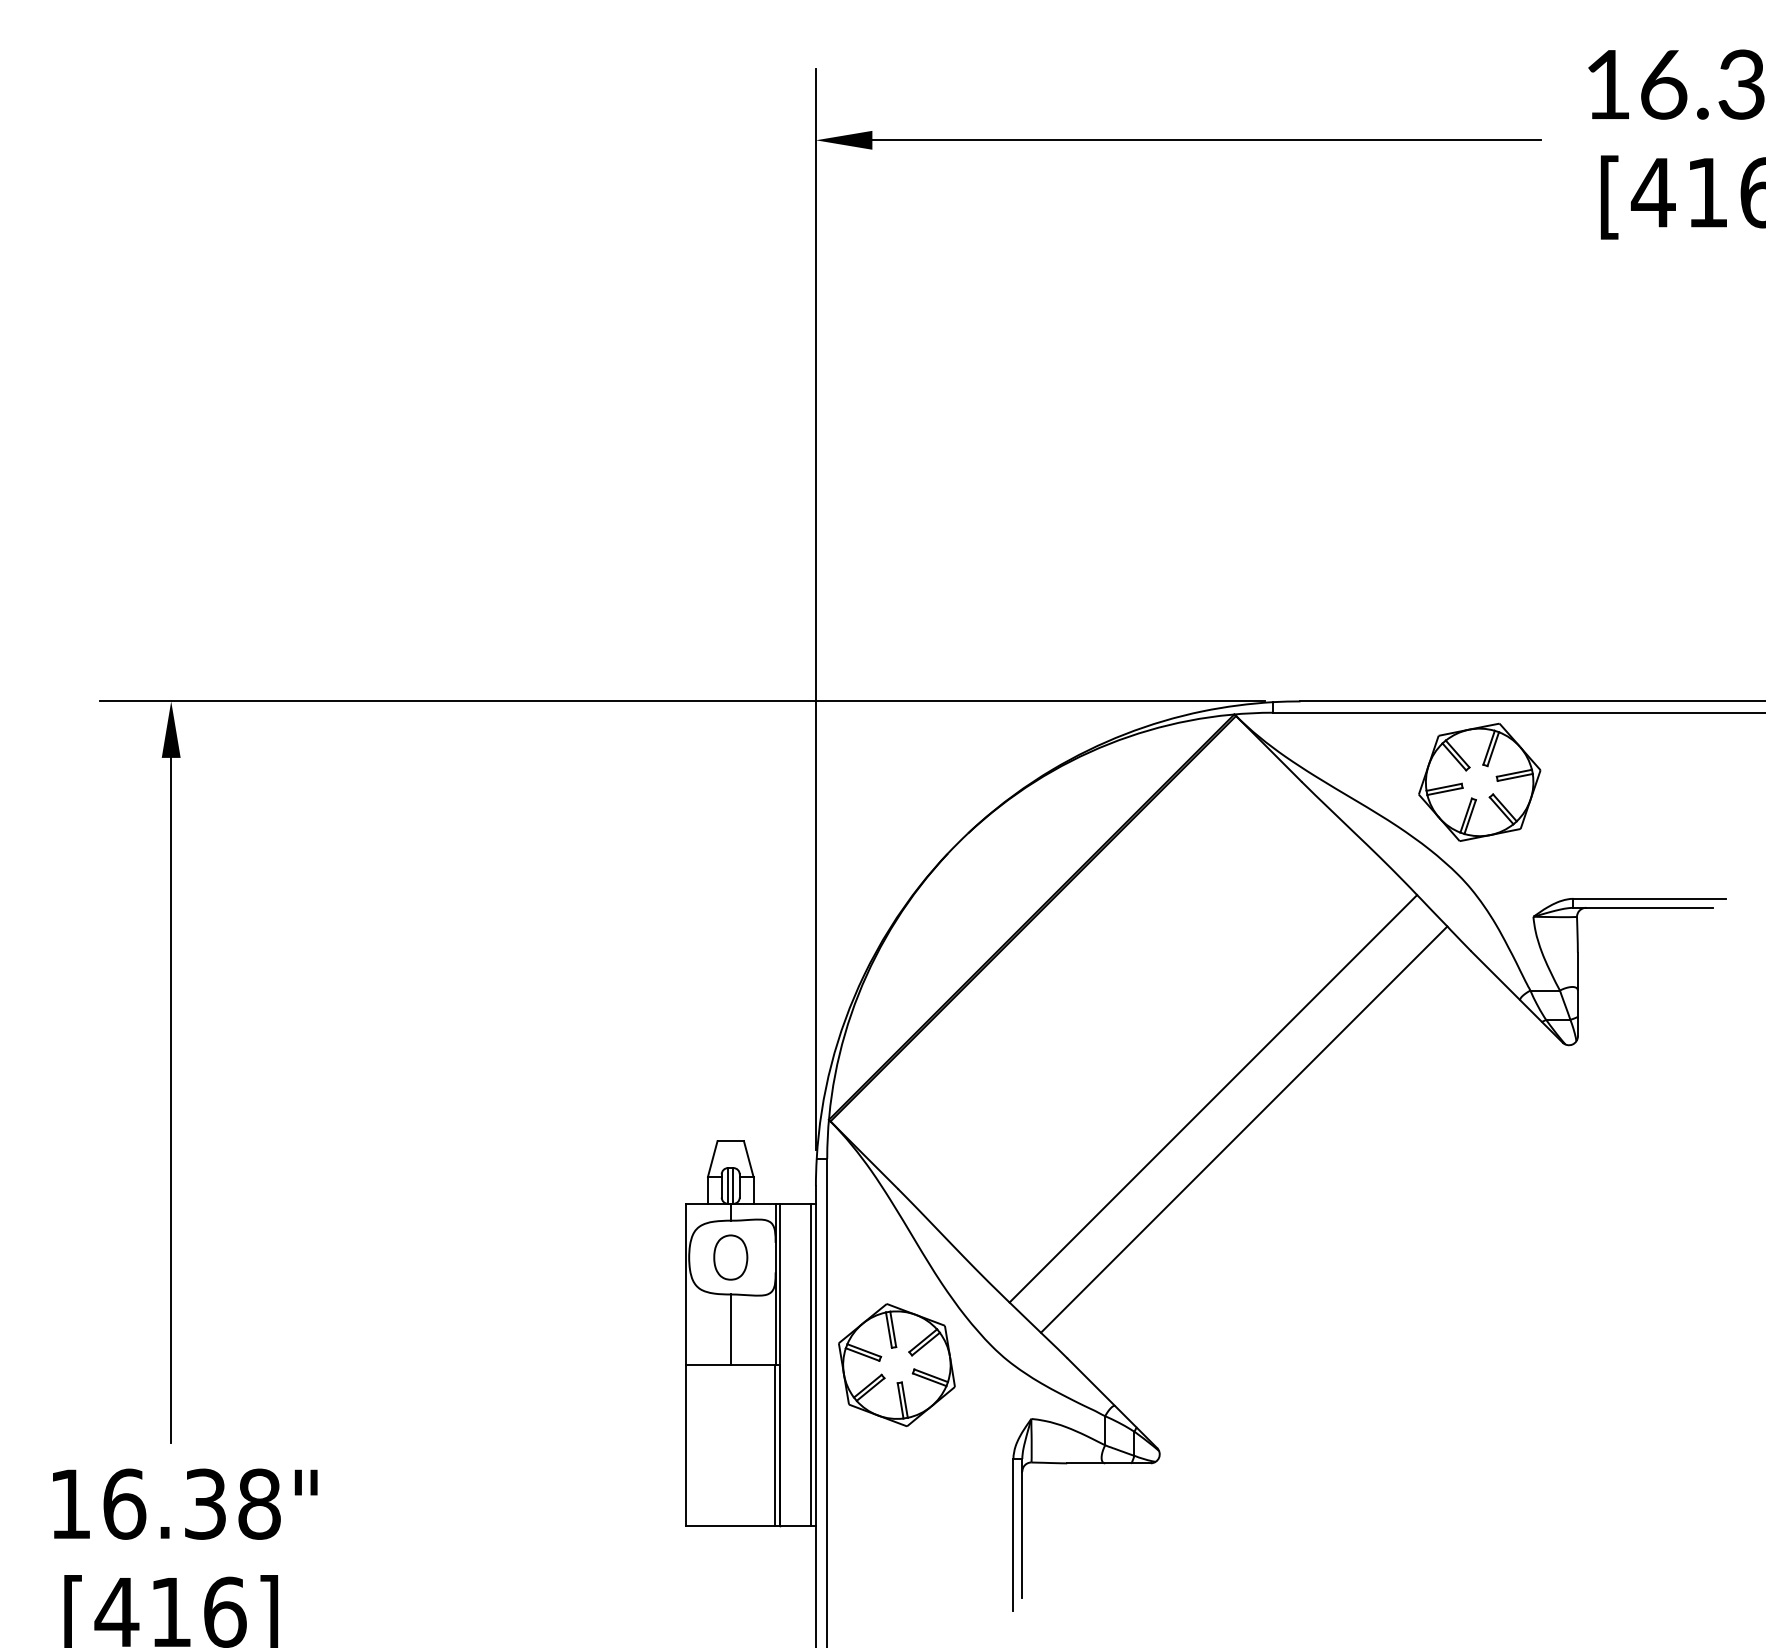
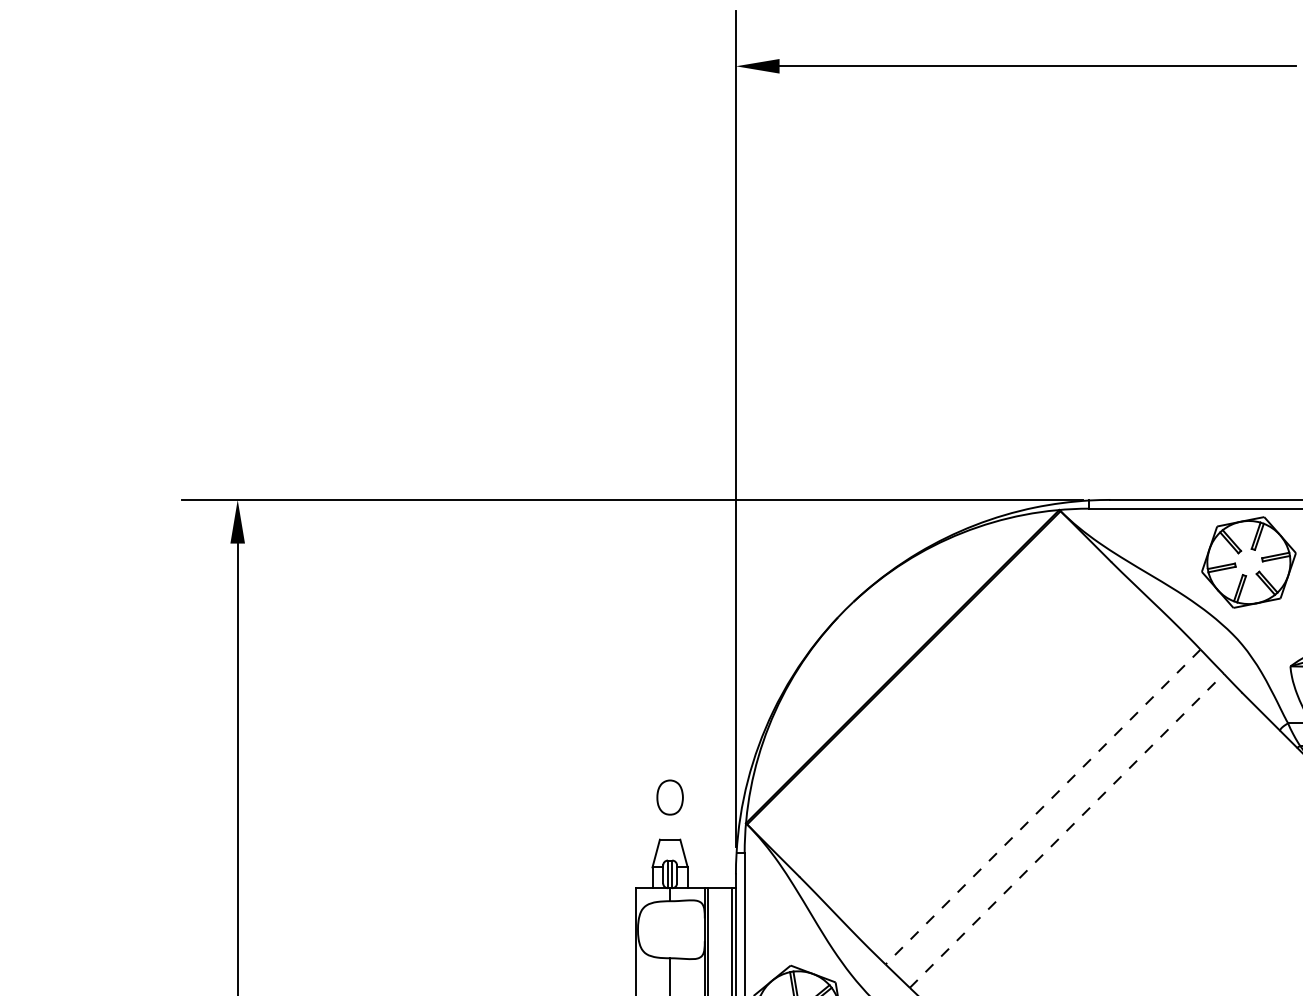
line: (1213, 1099) -> (1043, 807), solid -> dashed
line: (1244, 1129) -> (1067, 830), solid -> dashed
part: (730, 1257) -> (669, 797), moved

